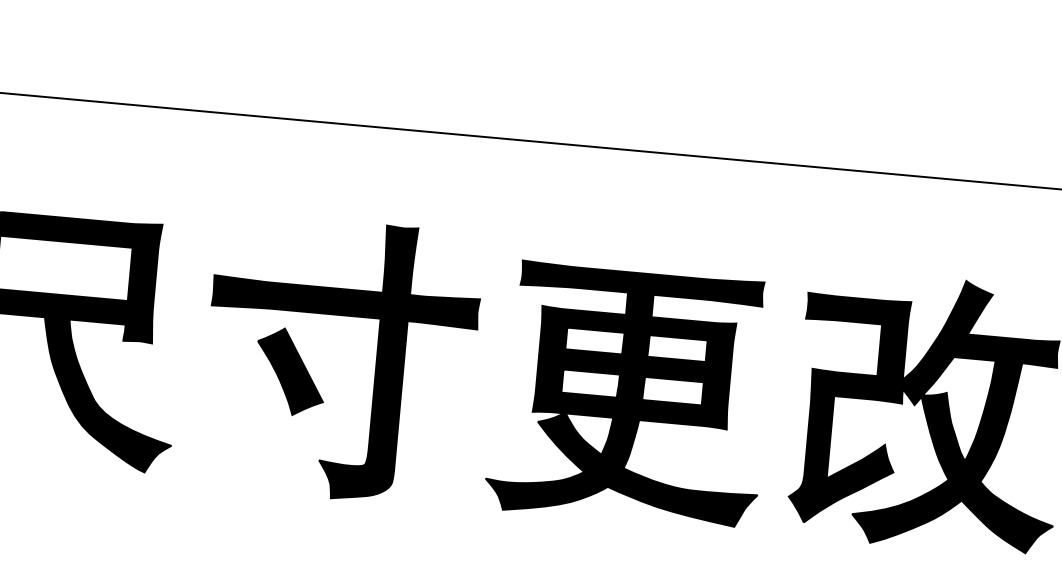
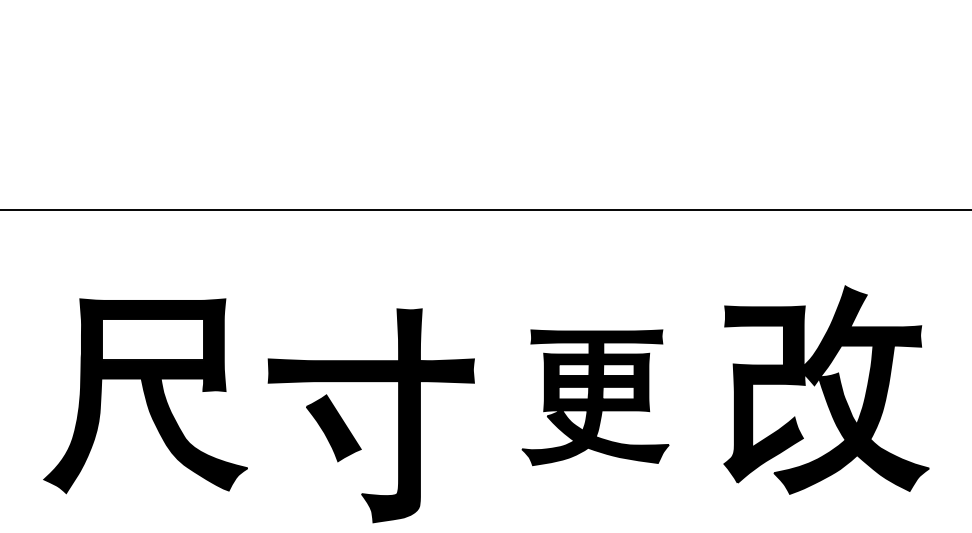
part: (310, 375) -> (349, 429), moved
part: (629, 395) -> (595, 397), size x0.7

